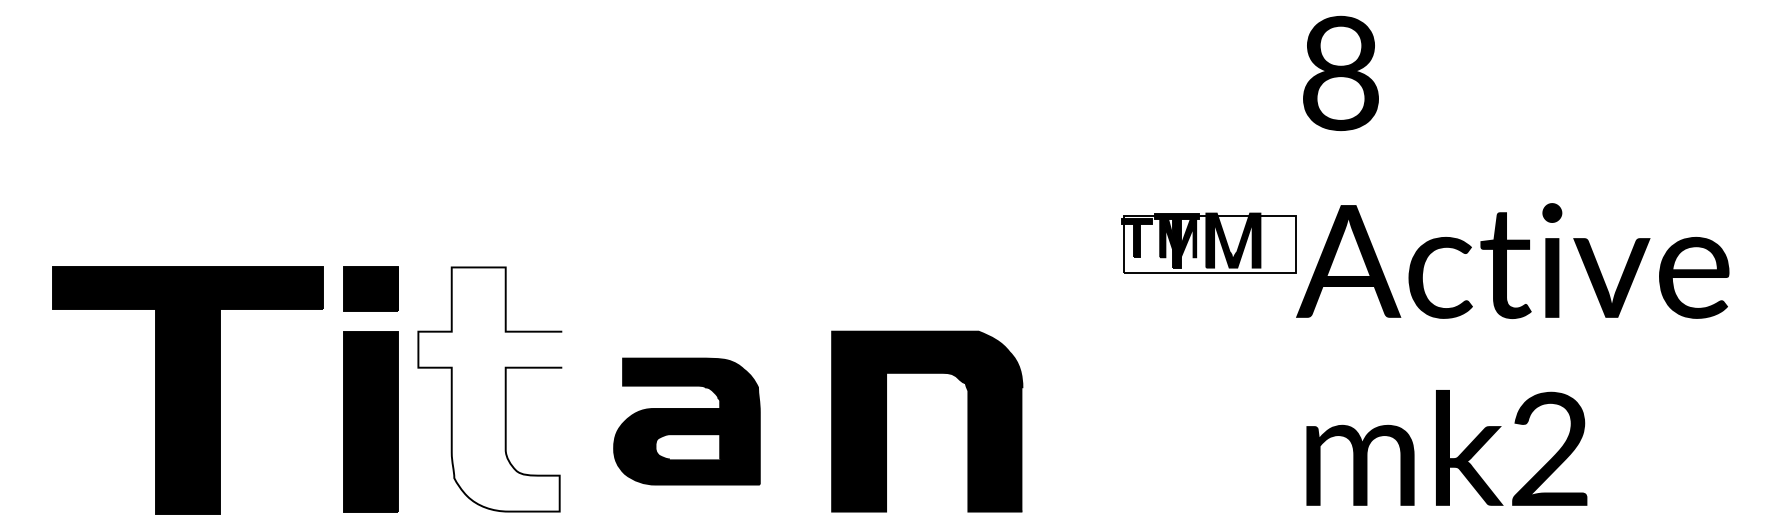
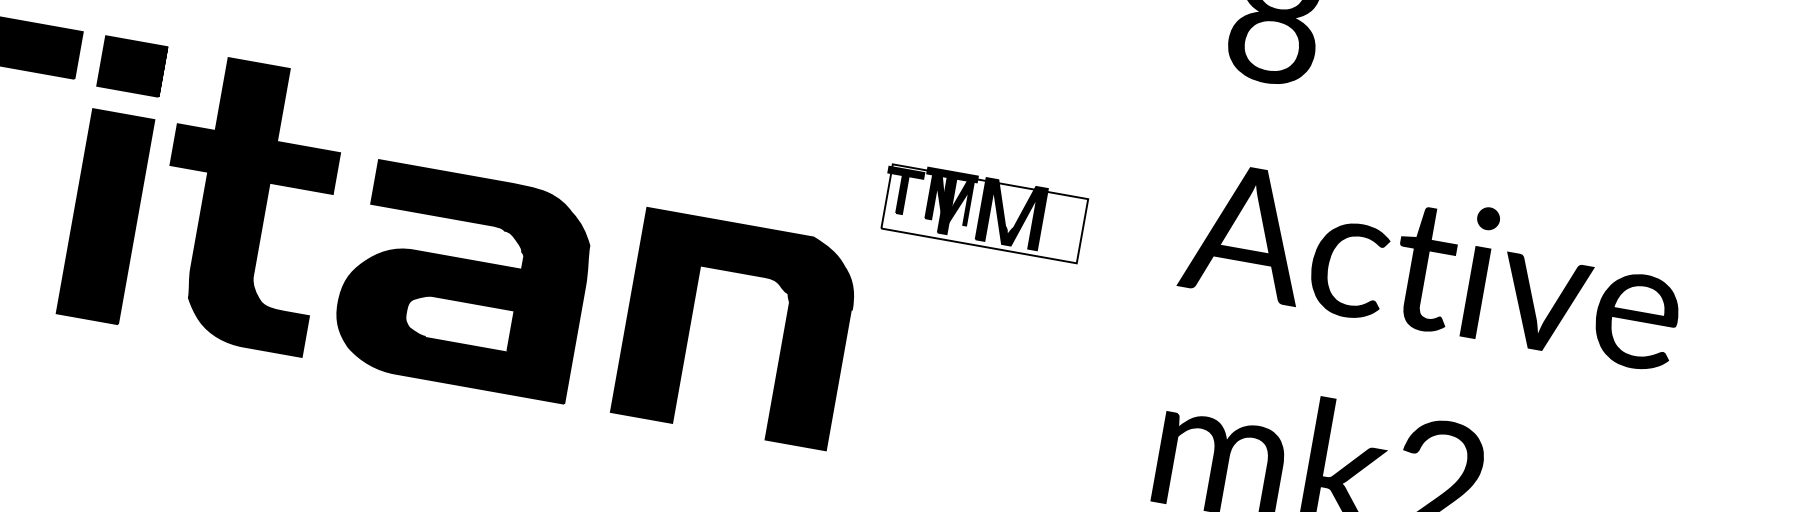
part: (1208, 242) -> (983, 211), moved
fill: (490, 389) -> (247, 204), added
part: (686, 421) -> (463, 280), size x1.43

